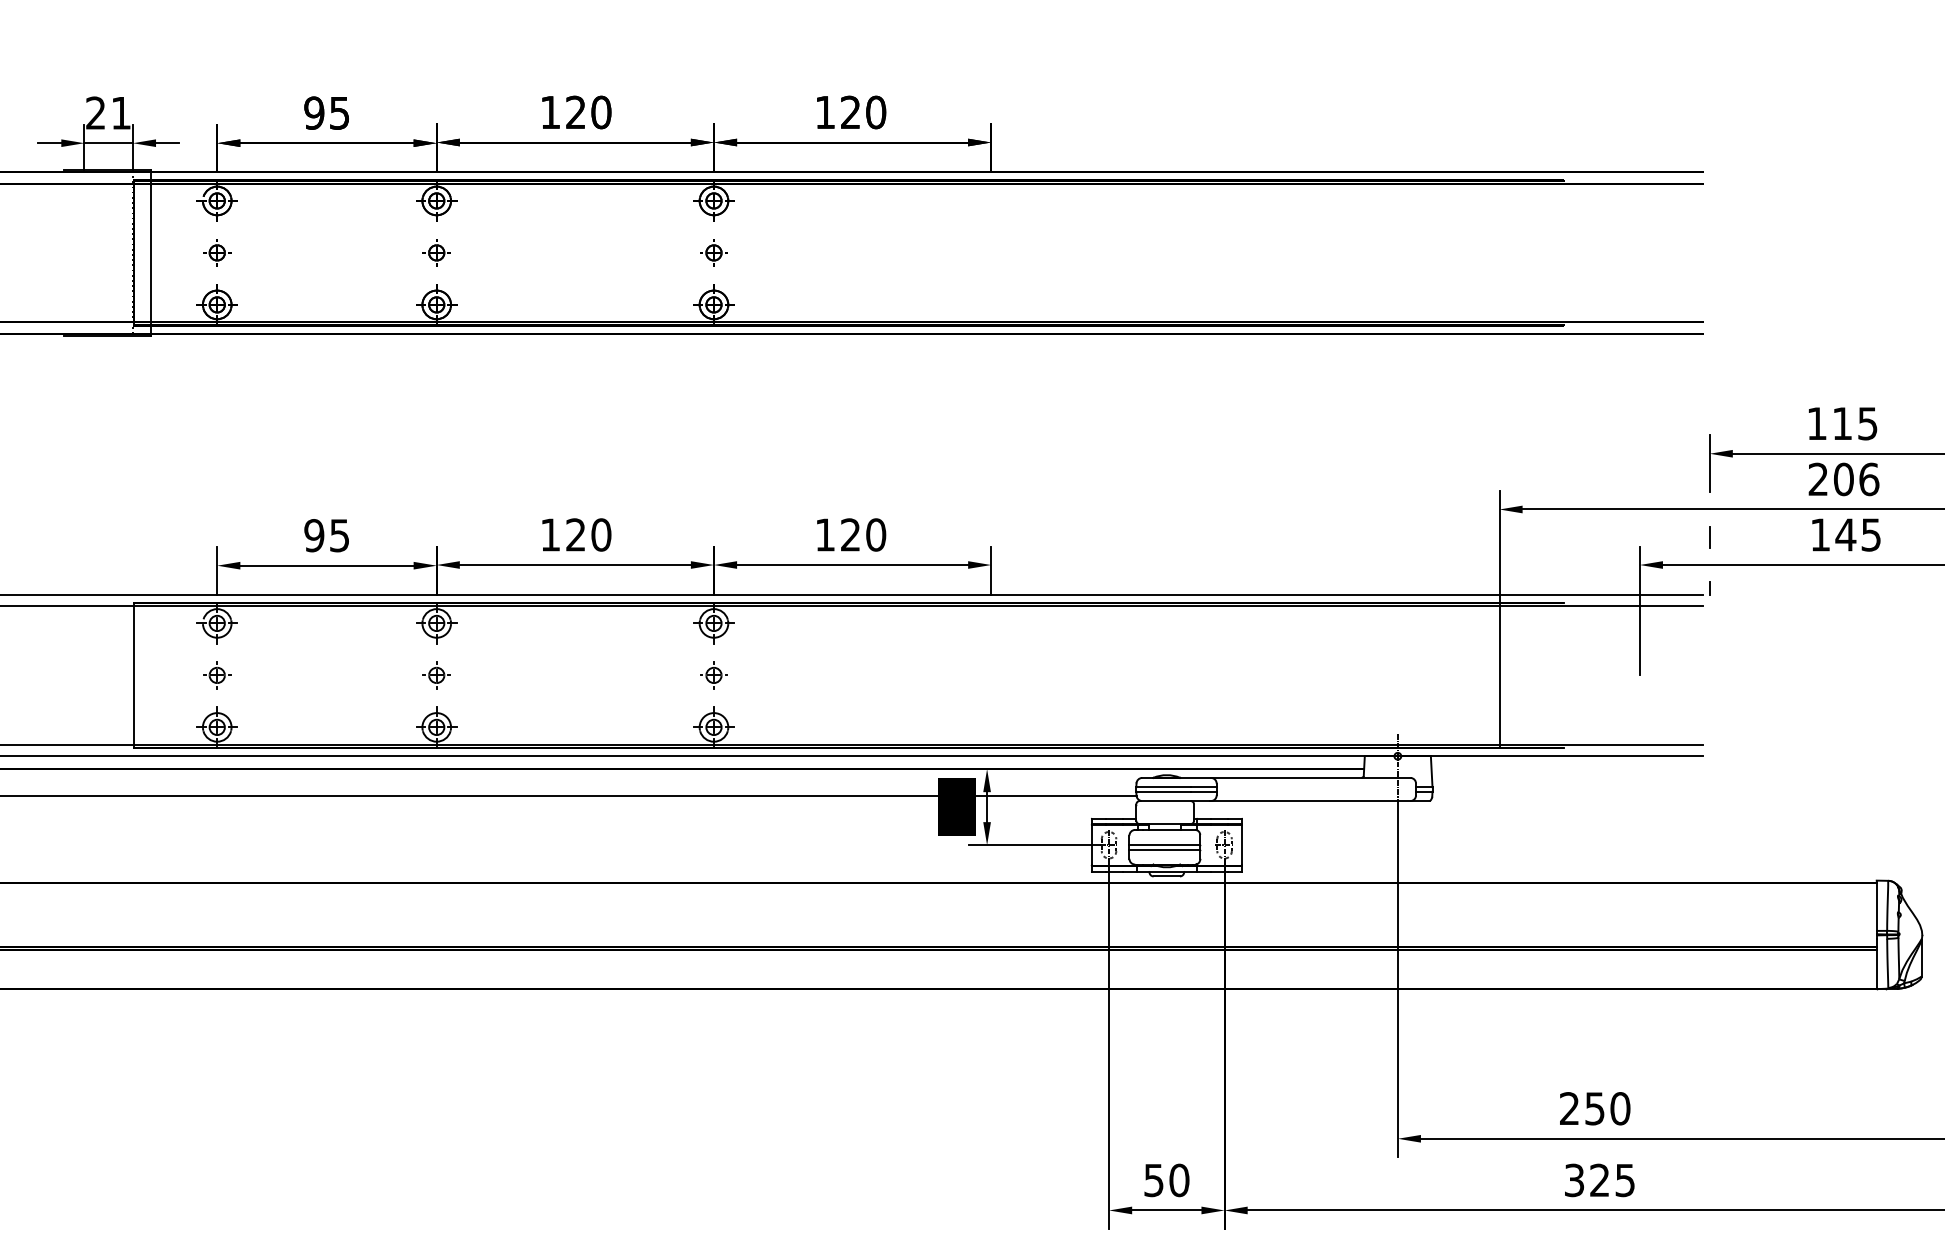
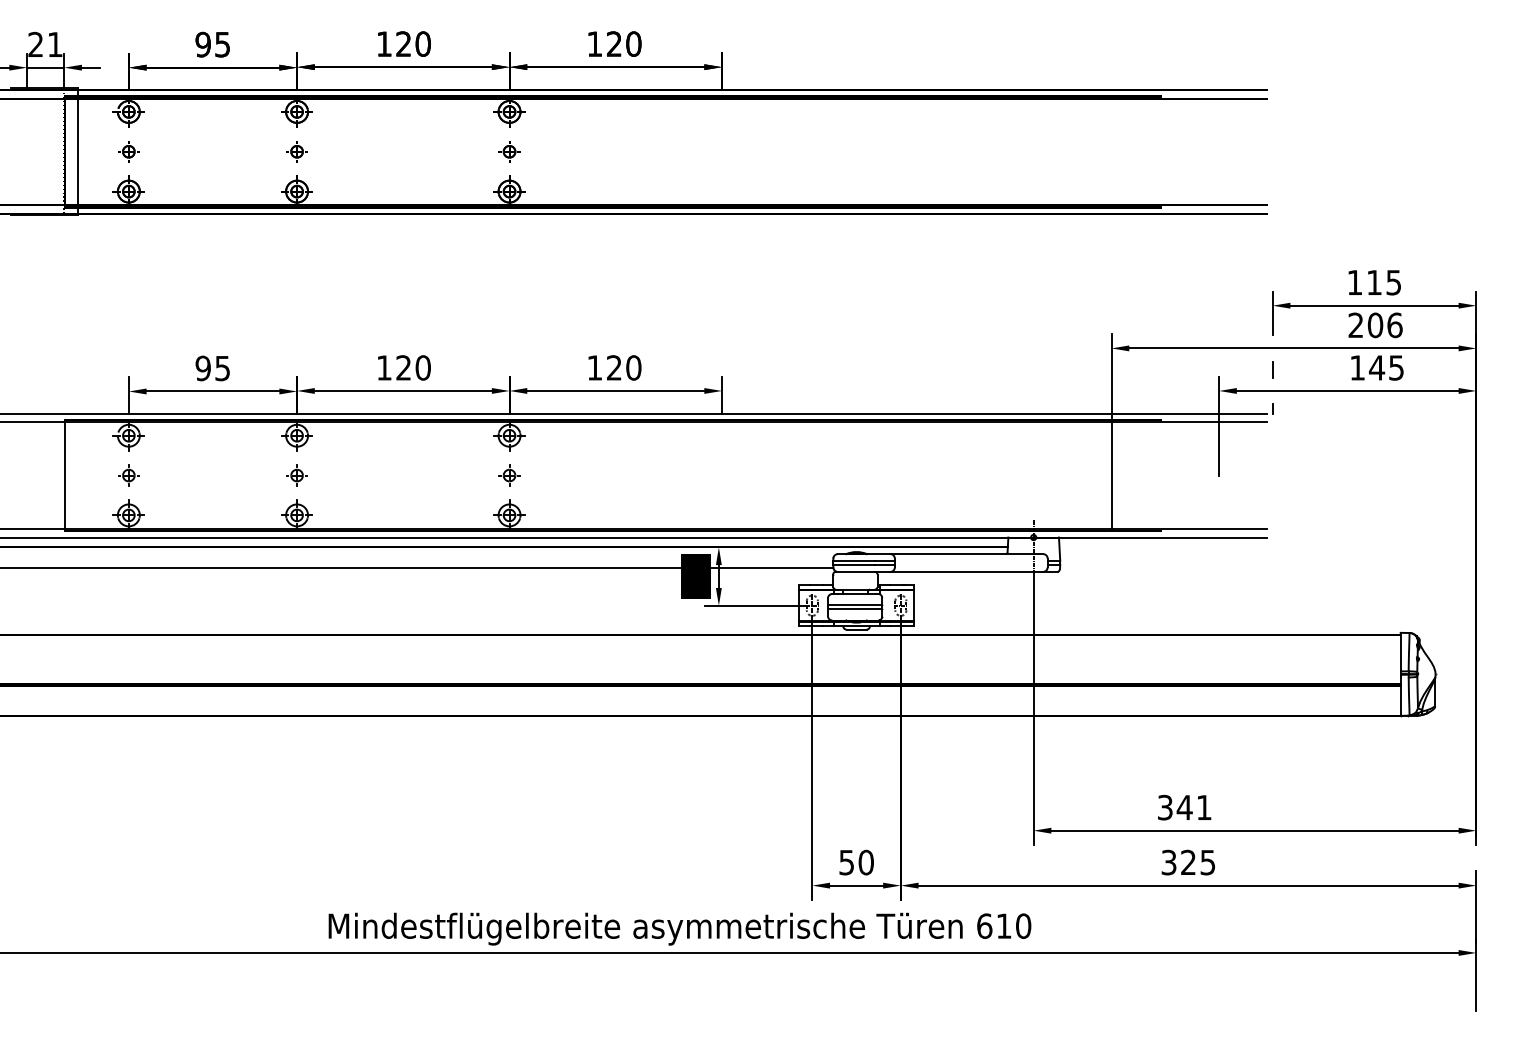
text: (1594, 1108) -> (1184, 807), 250 -> 341

